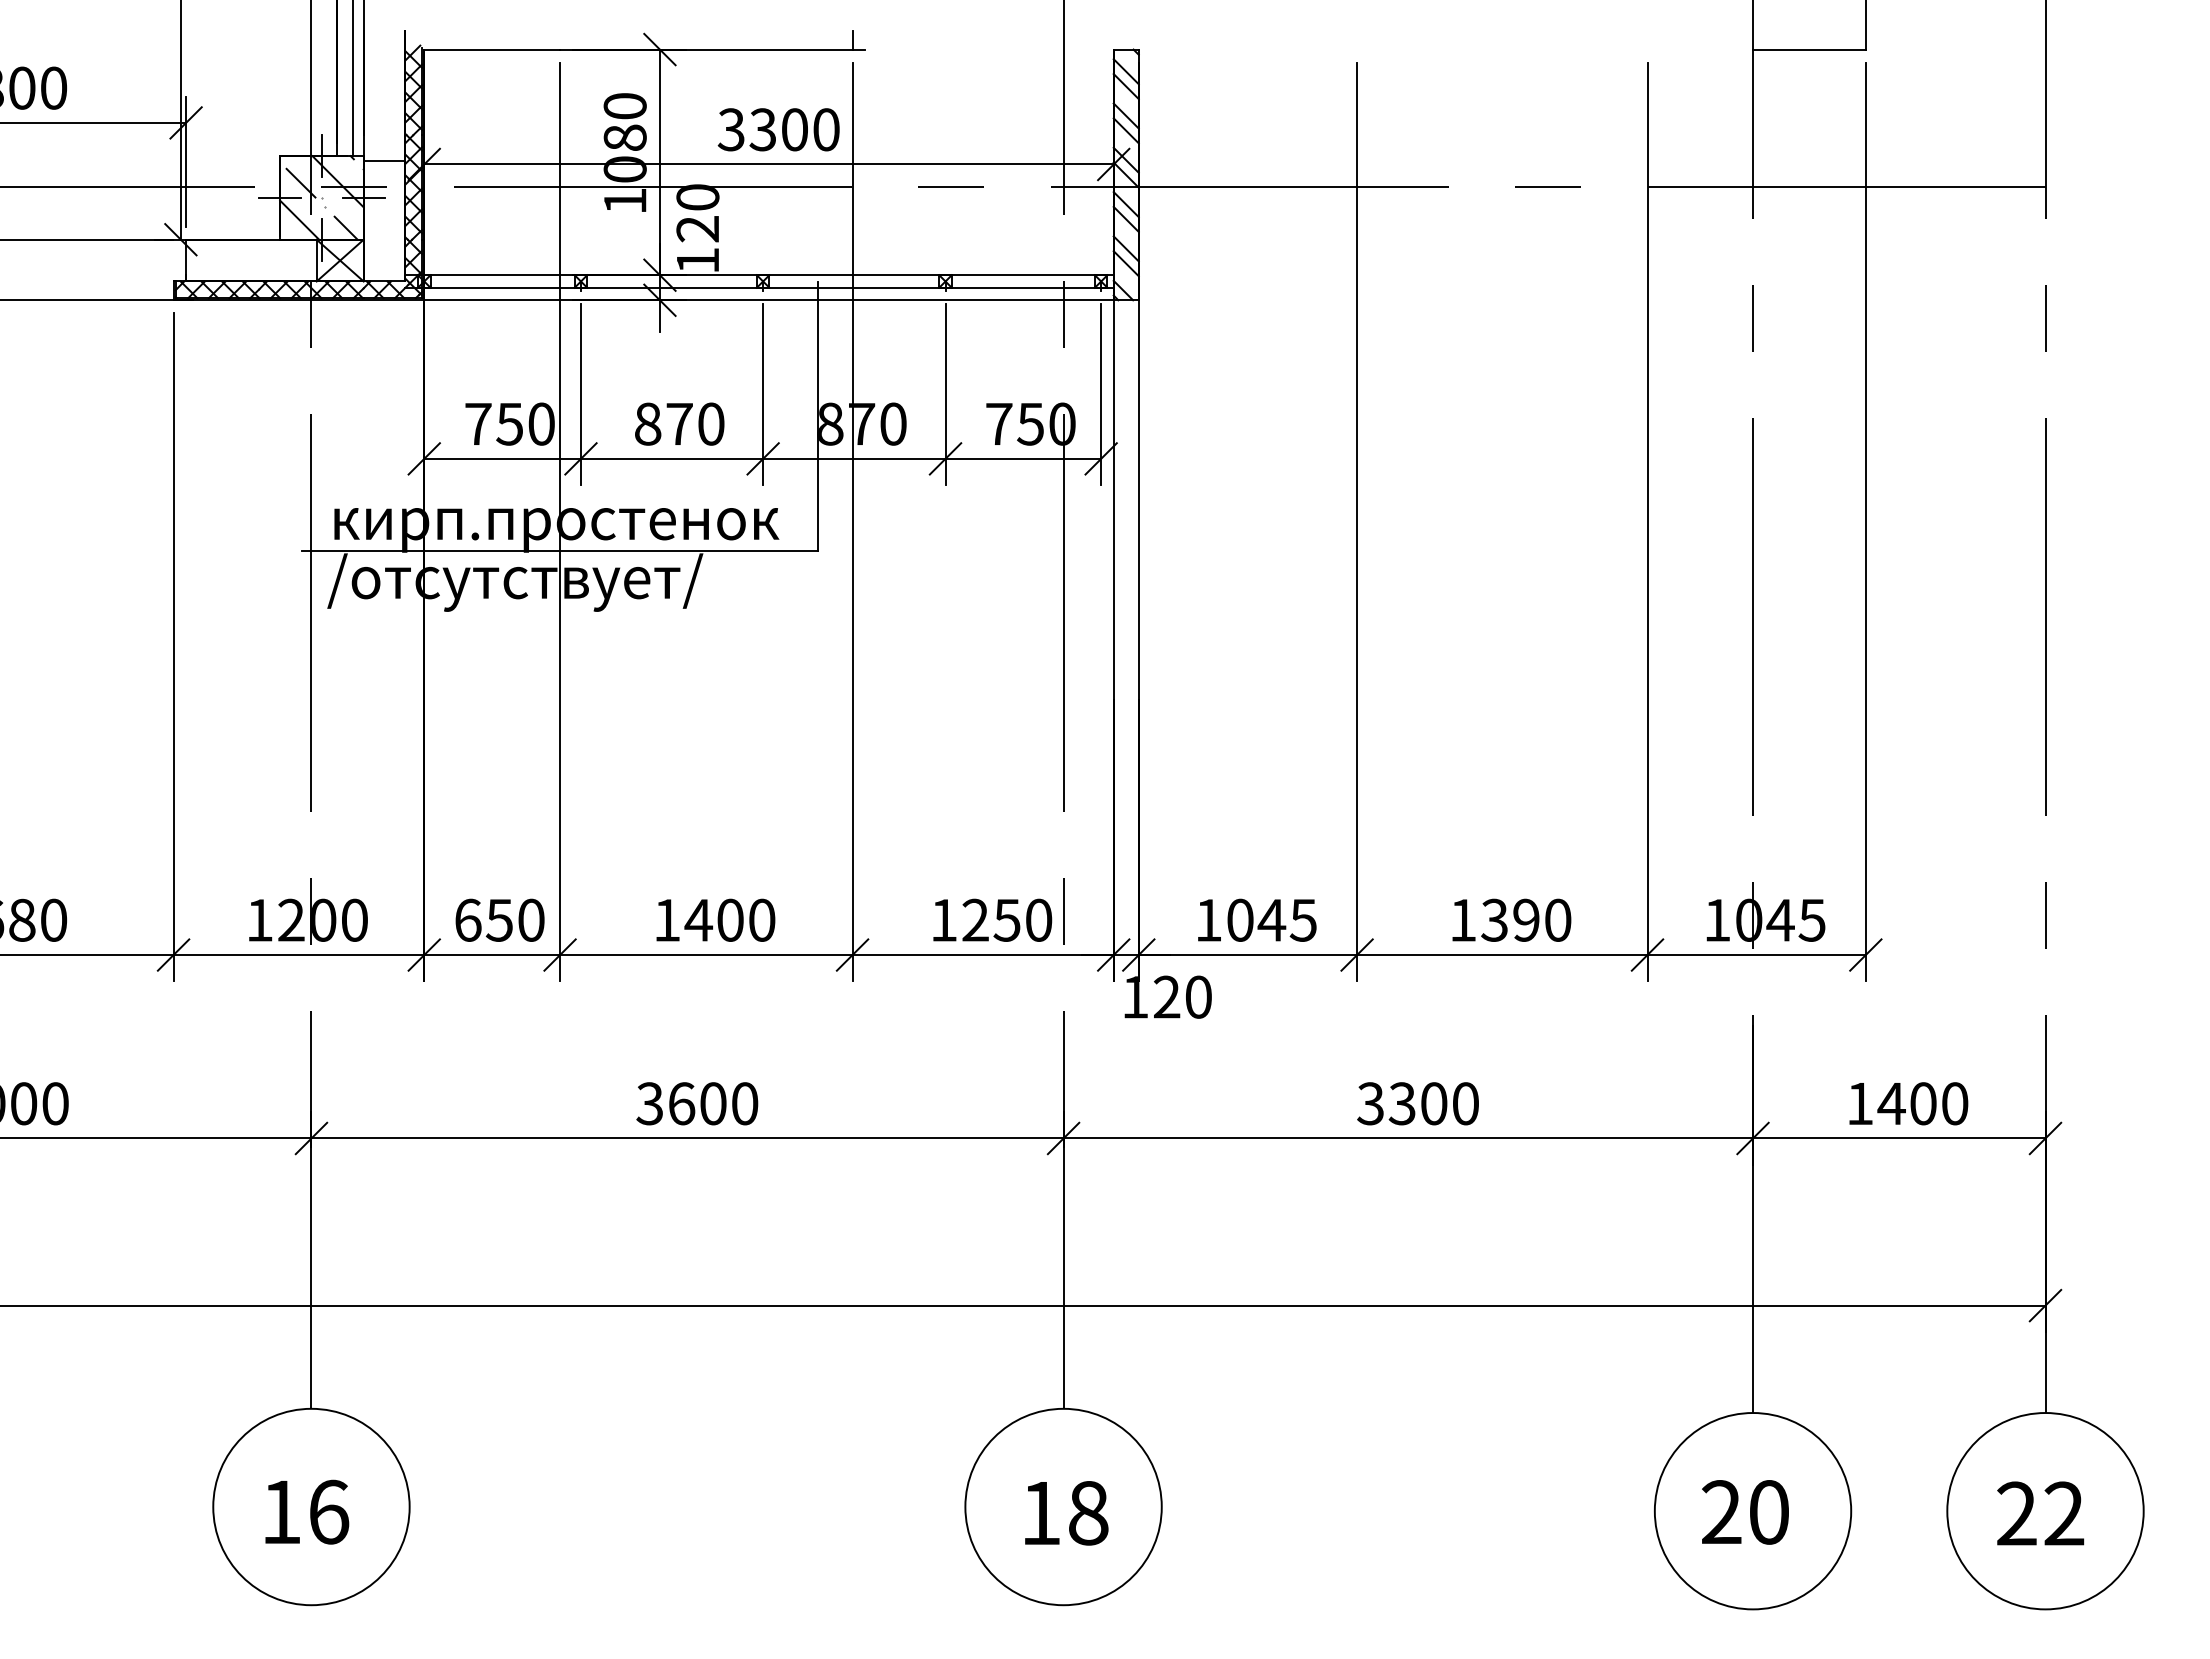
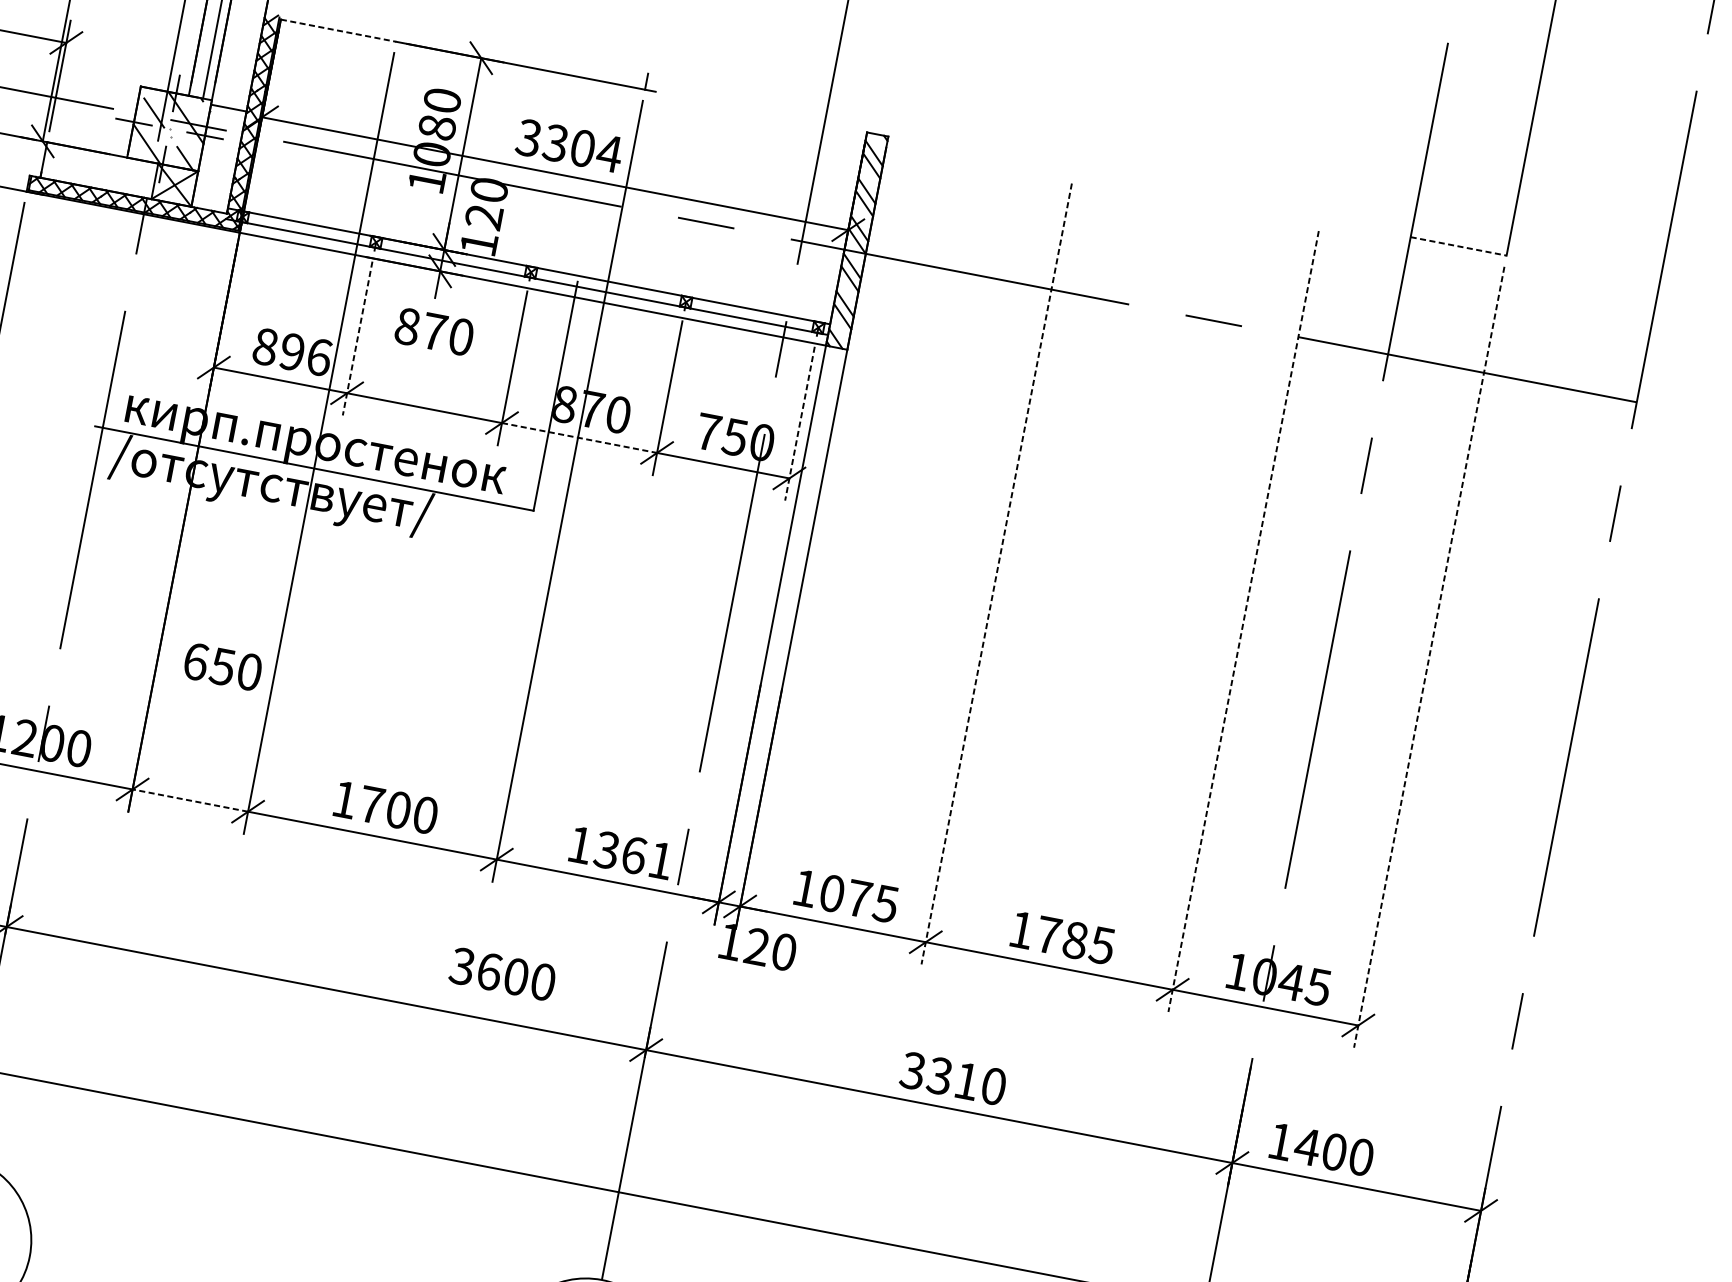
line: (492, 49) -> (338, 30), solid -> dashed
line: (1809, 49) -> (1458, 246), solid -> dashed
text: (826, 129) -> (609, 153), 3300 -> 3304
line: (580, 395) -> (357, 339), solid -> dashed
line: (1101, 395) -> (800, 424), solid -> dashed
text: (510, 423) -> (292, 351), 750 -> 896
text: (679, 423) -> (434, 331), moved
line: (854, 458) -> (579, 437), solid -> dashed
line: (1357, 522) -> (996, 574), solid -> dashed
line: (1647, 522) -> (1243, 621), solid -> dashed
line: (1865, 522) -> (1428, 657), solid -> dashed
text: (499, 919) -> (222, 666), moved
text: (1007, 919) -> (634, 854), 1250 -> 1361
text: (1526, 919) -> (1075, 939), 1390 -> 1785
text: (698, 920) -> (371, 805), 1400 -> 1700
text: (1271, 920) -> (858, 898), 1045 -> 1075
line: (492, 955) -> (190, 801), solid -> dashed
text: (697, 1103) -> (502, 974), moved
text: (1434, 1103) -> (967, 1081), 3300 -> 3310
text: (1908, 1103) -> (1321, 1149), moved

